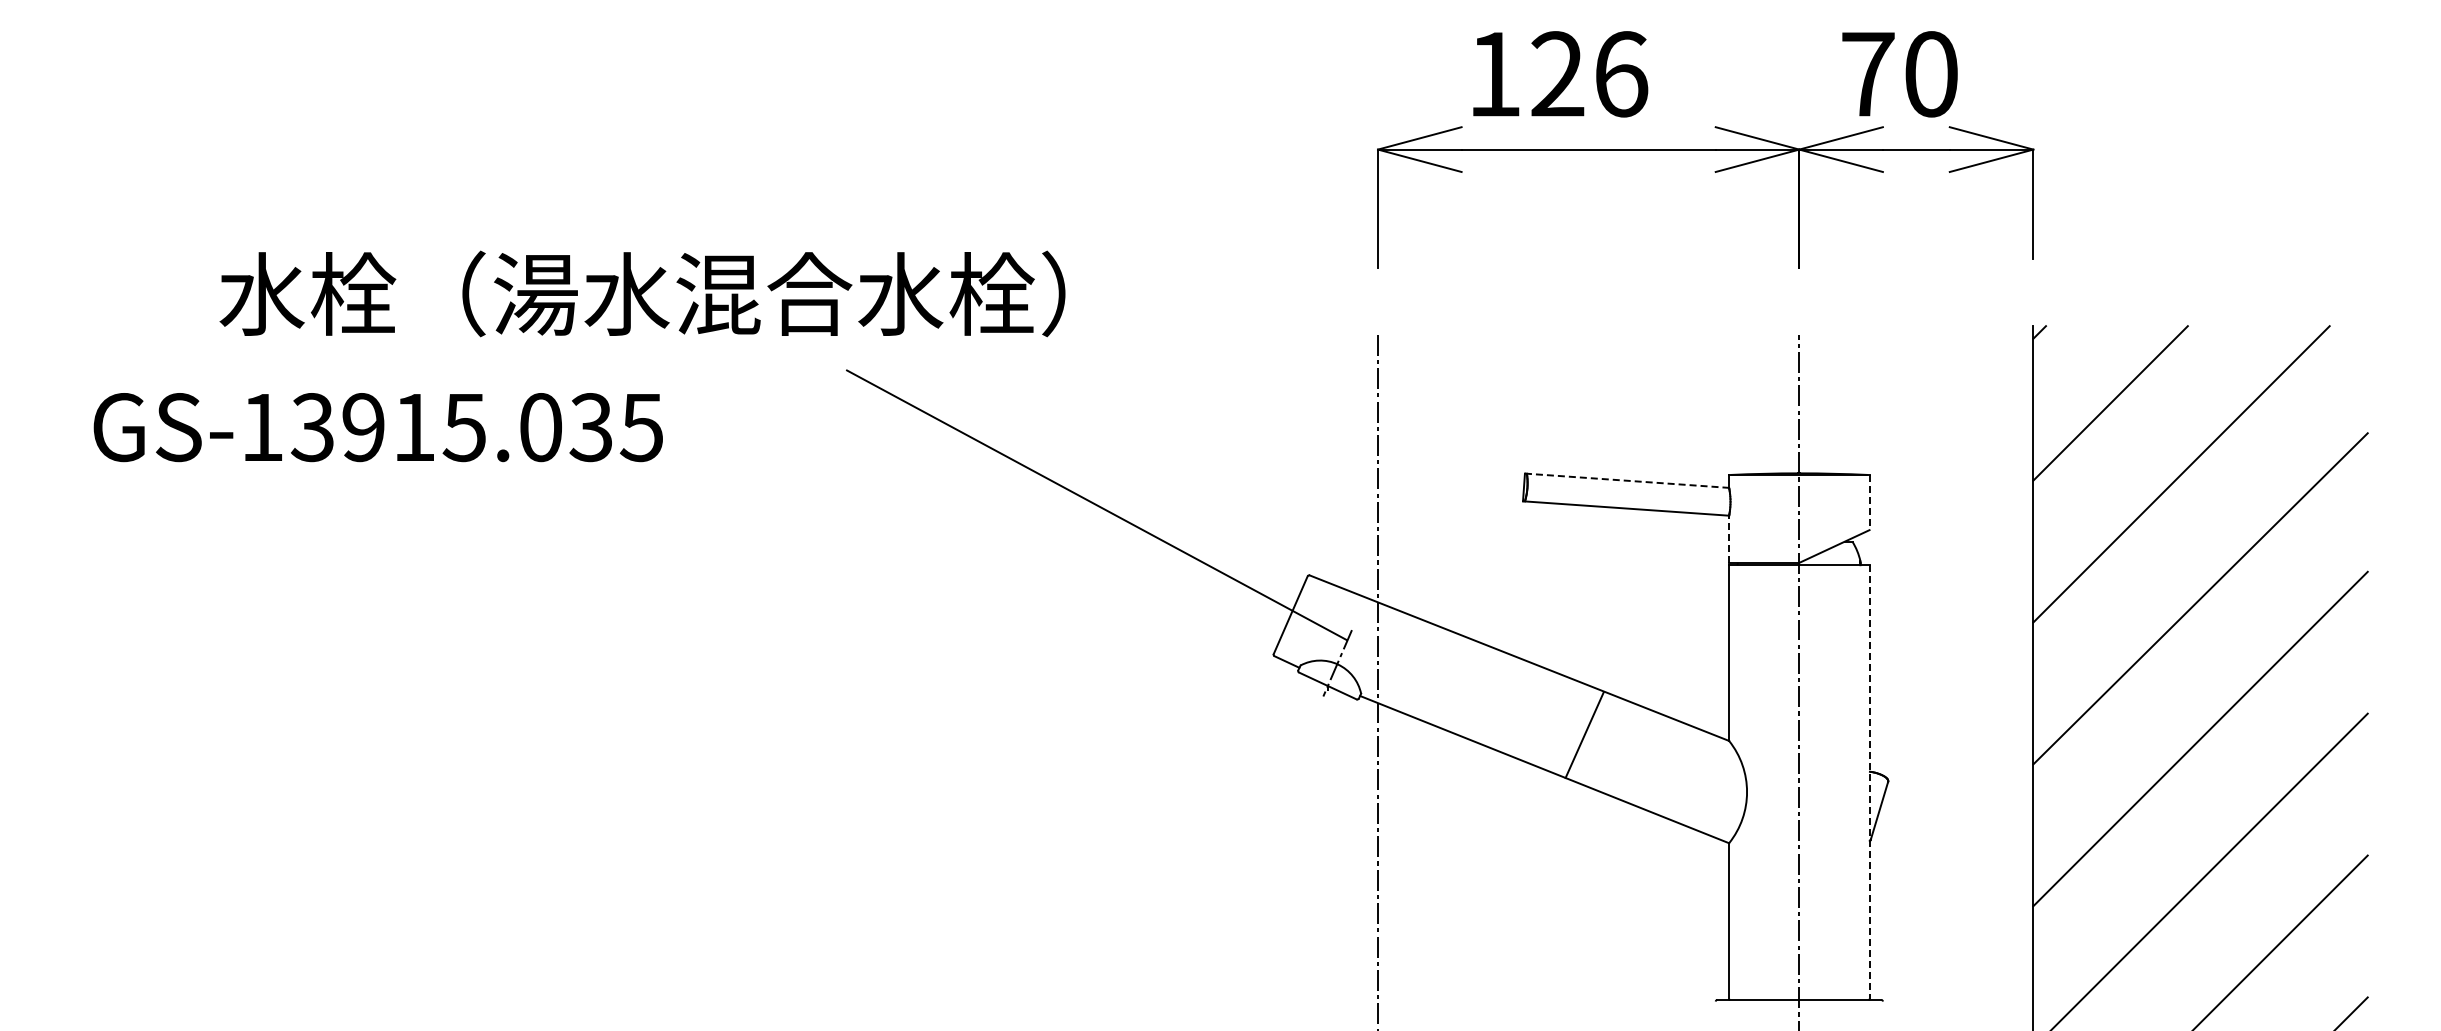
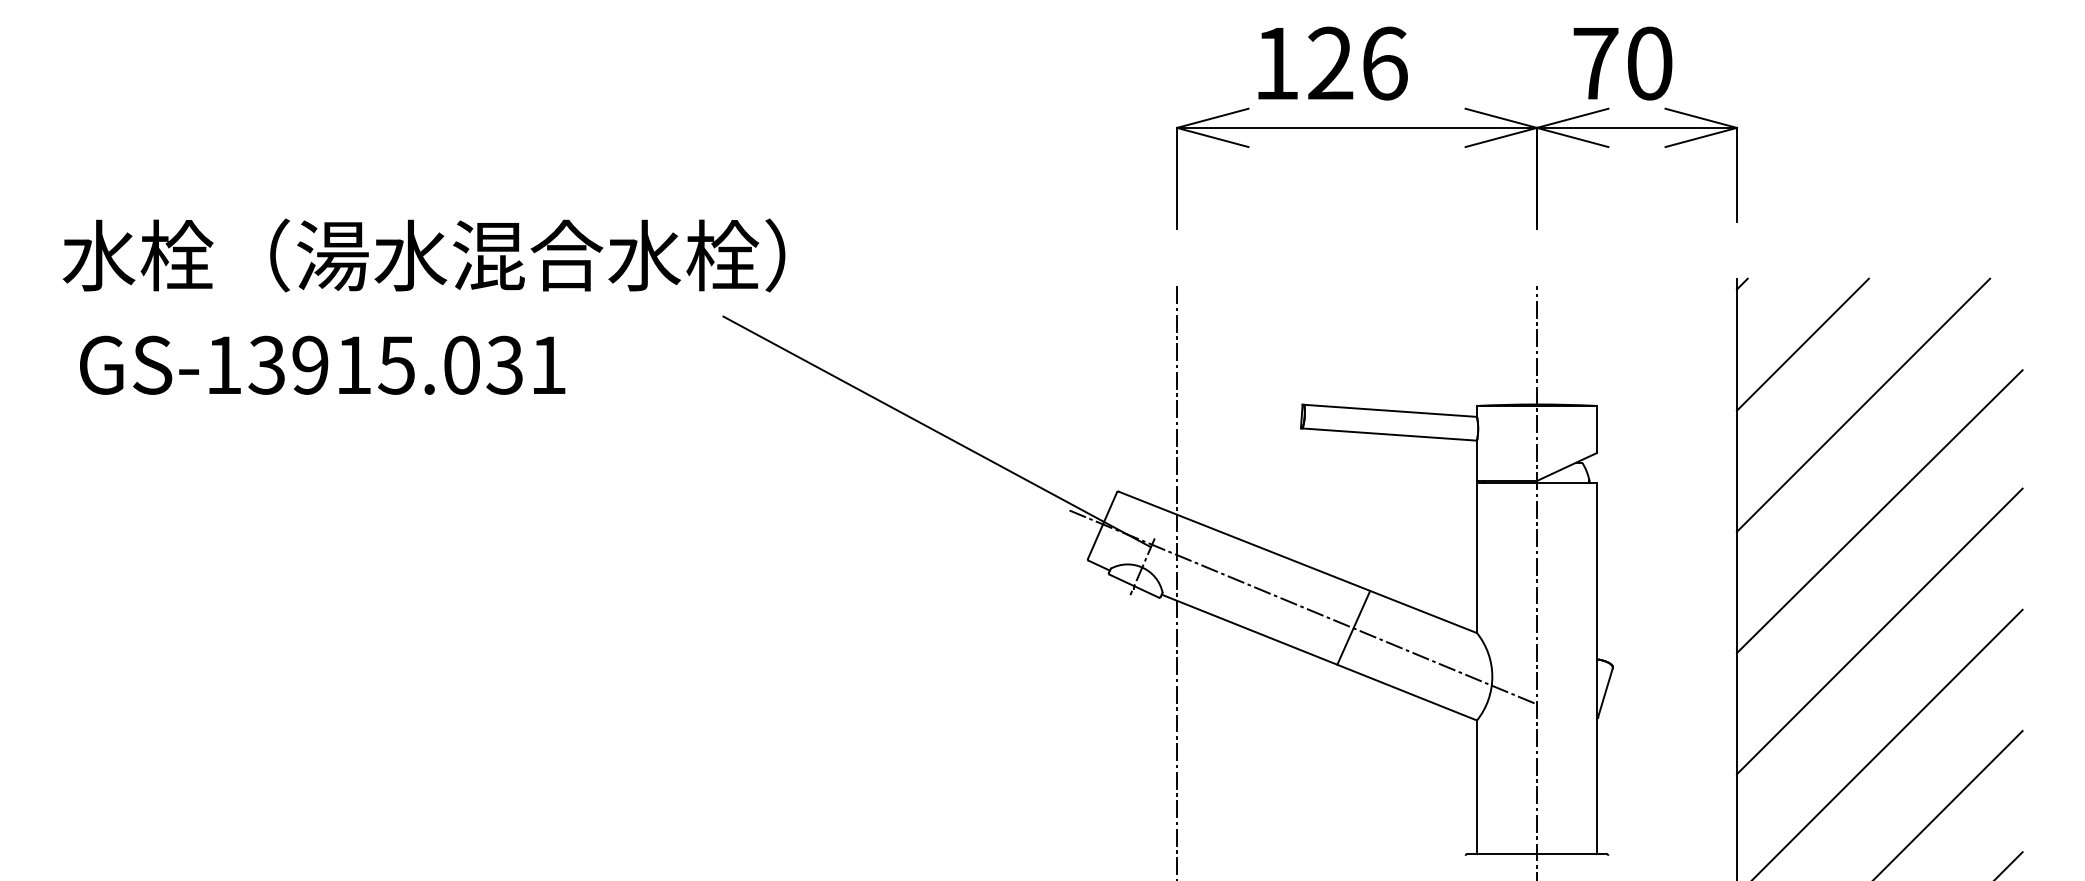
text: (642, 293) -> (423, 255), moved
text: (640, 428) -> (547, 366), GS-13915.035 -> GS-13915.031
line: (1627, 480) -> (1390, 410), dashed -> solid
line: (1869, 502) -> (1596, 429), dashed -> solid
line: (1729, 539) -> (1477, 461), dashed -> solid
line: (1525, 710) -> (1303, 607), added
line: (1869, 782) -> (1596, 668), dashed -> solid

